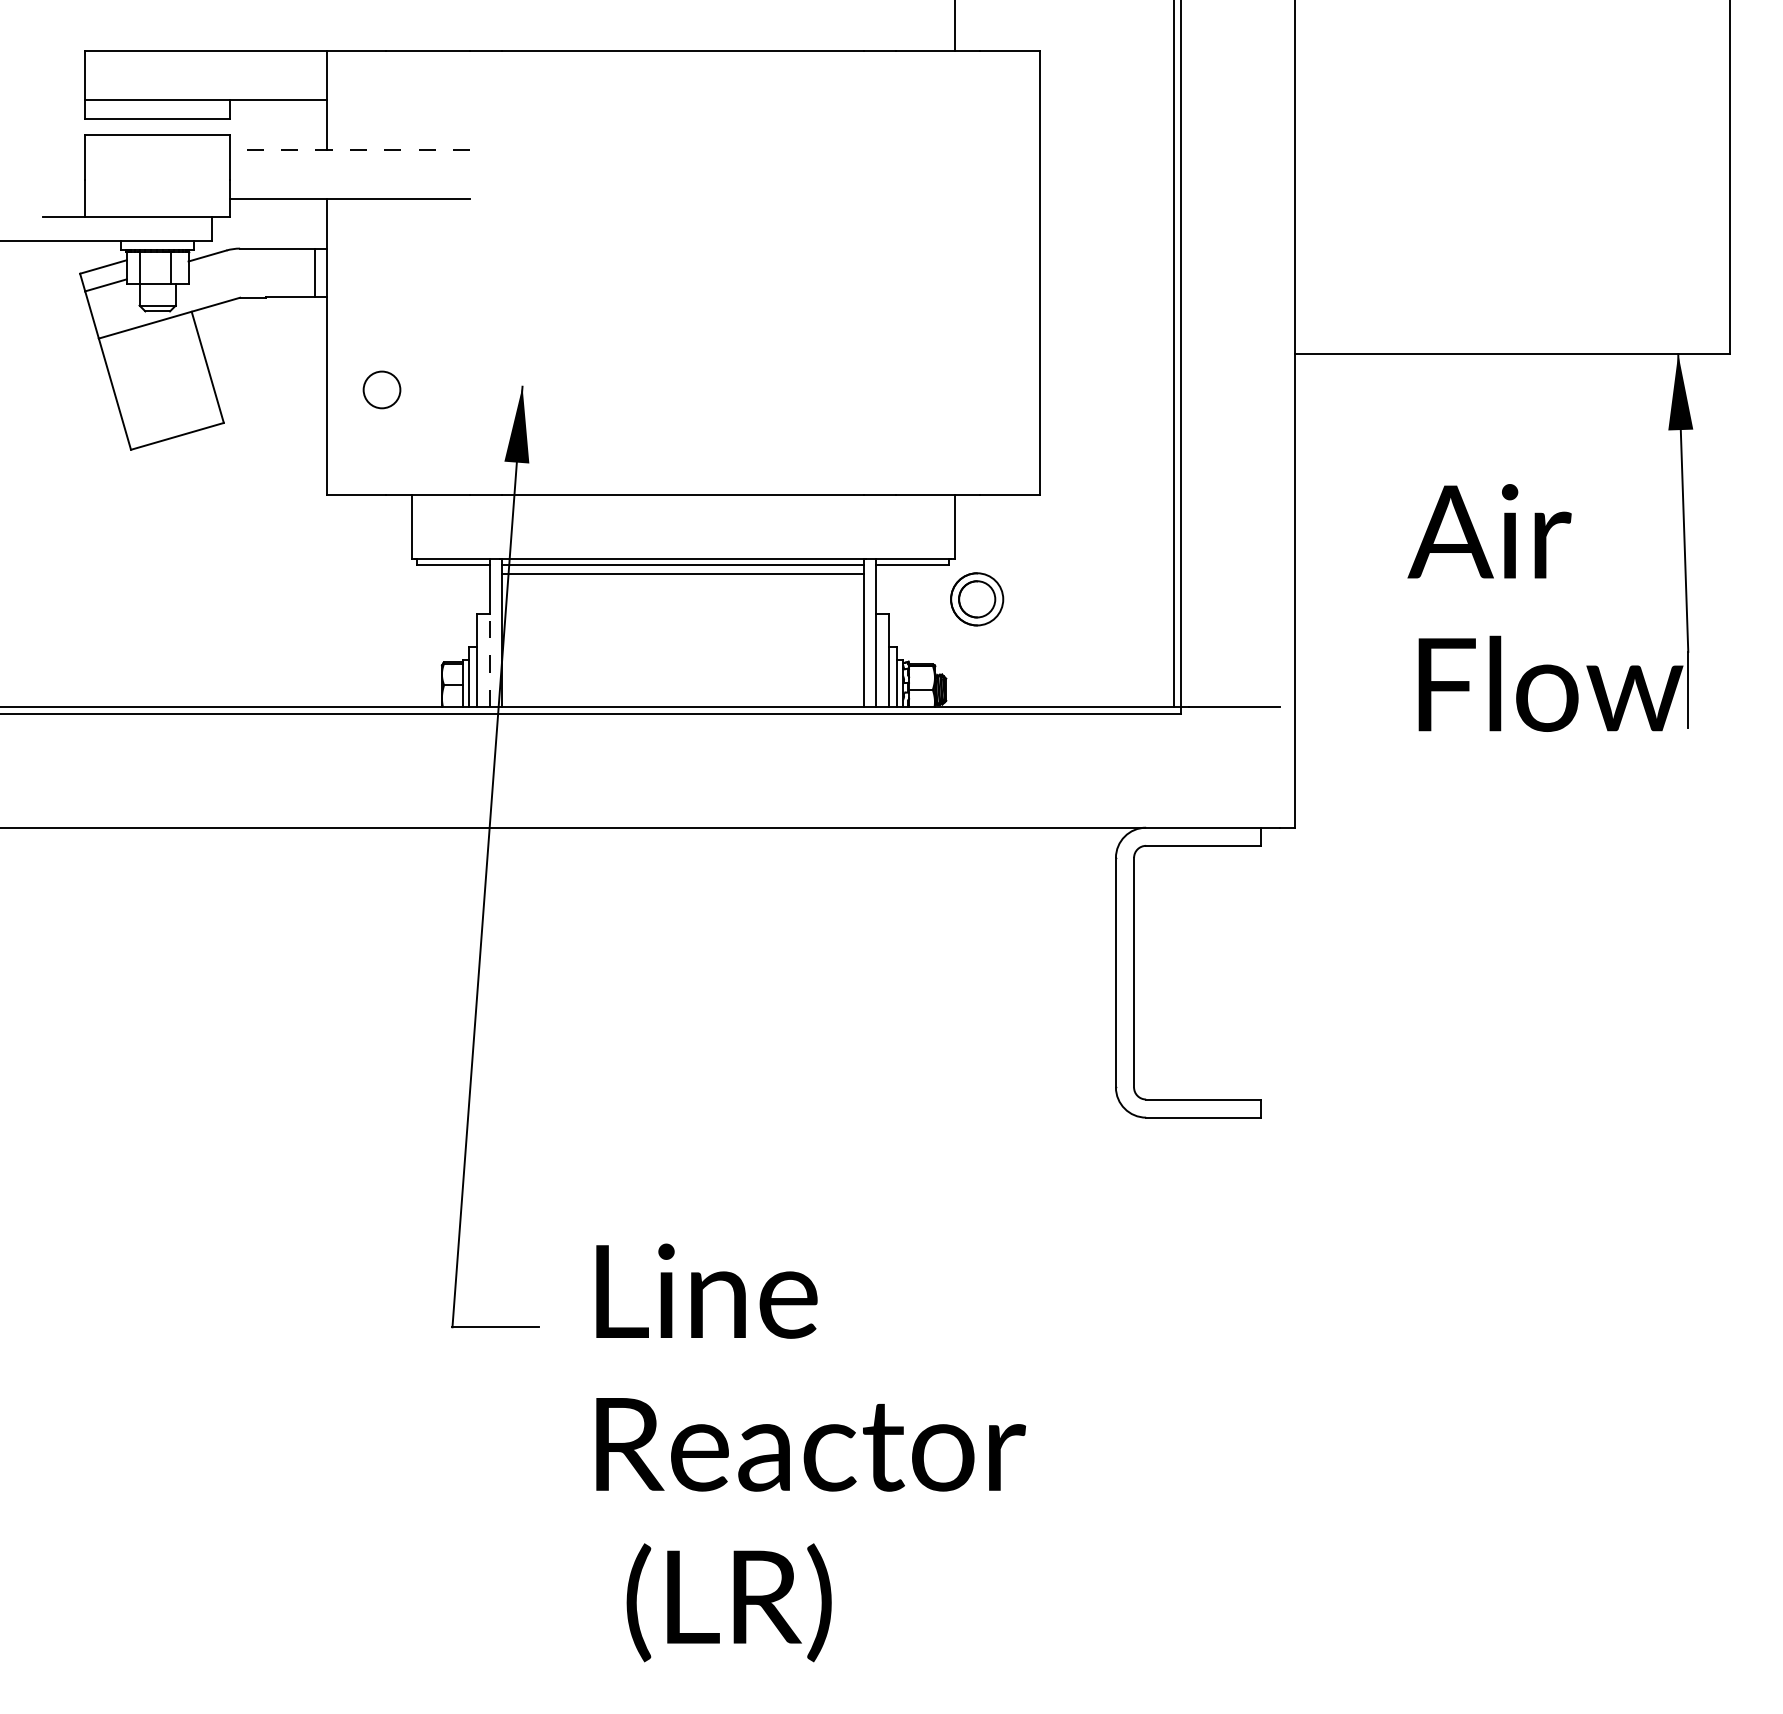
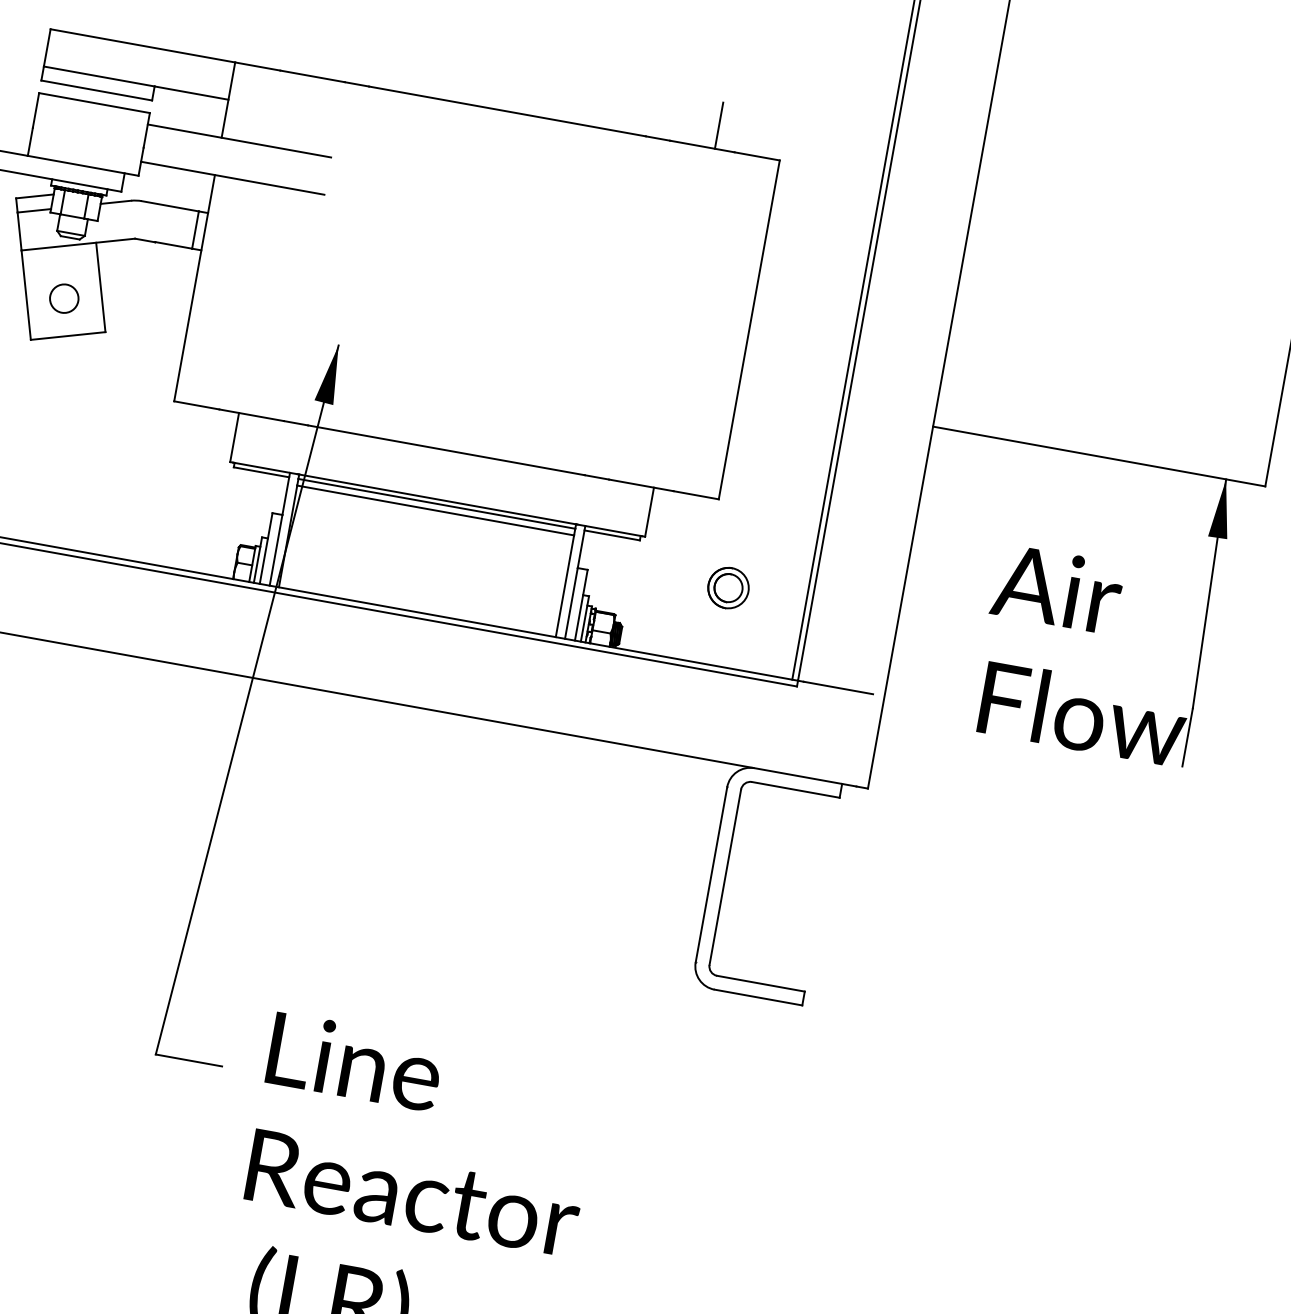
line: (350, 150) -> (239, 141), dashed -> solid
circle: (381, 389) -> (63, 298), moved
part: (977, 599) -> (728, 588), moved
line: (489, 660) -> (275, 550), dashed -> solid

